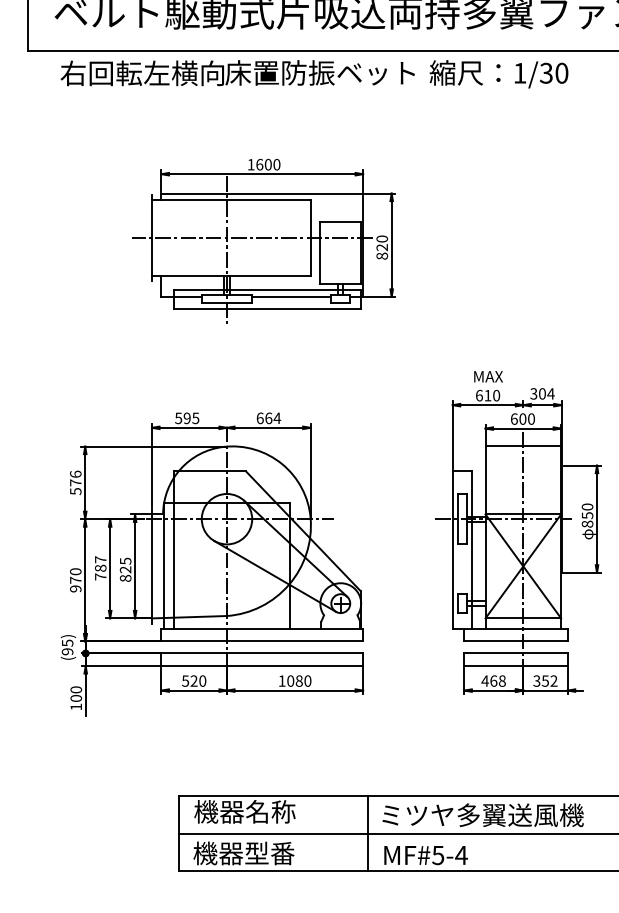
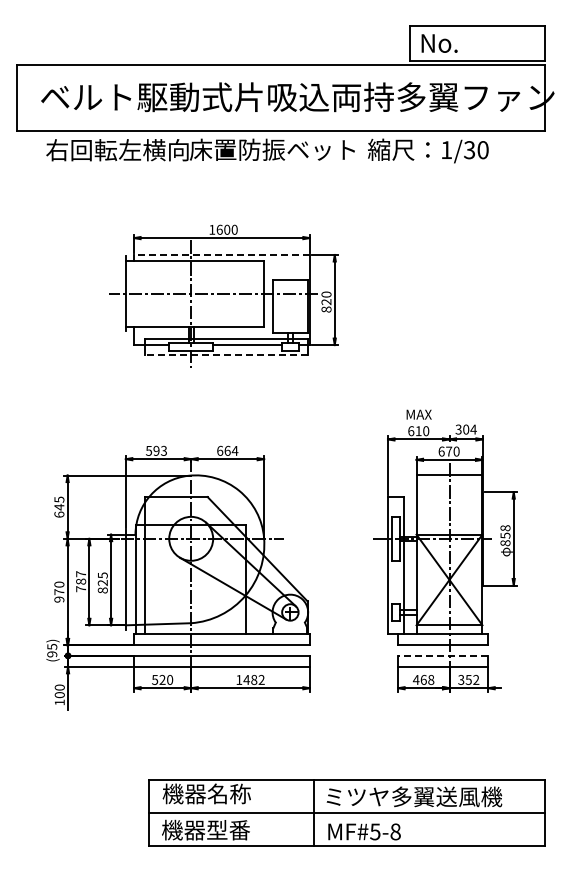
line: (261, 193) -> (221, 254), solid -> dashed
line: (266, 308) -> (225, 355), solid -> dashed
text: (195, 416) -> (163, 449), 595 -> 593
text: (523, 419) -> (449, 451), 600 -> 670
text: (75, 482) -> (59, 506), 576 -> 645
text: (587, 507) -> (505, 528), 850 -> 858
line: (515, 653) -> (442, 655), solid -> dashed
text: (298, 680) -> (253, 679), 1080 -> 1482
text: (461, 854) -> (395, 831), MF#5-4 -> MF#5-8

